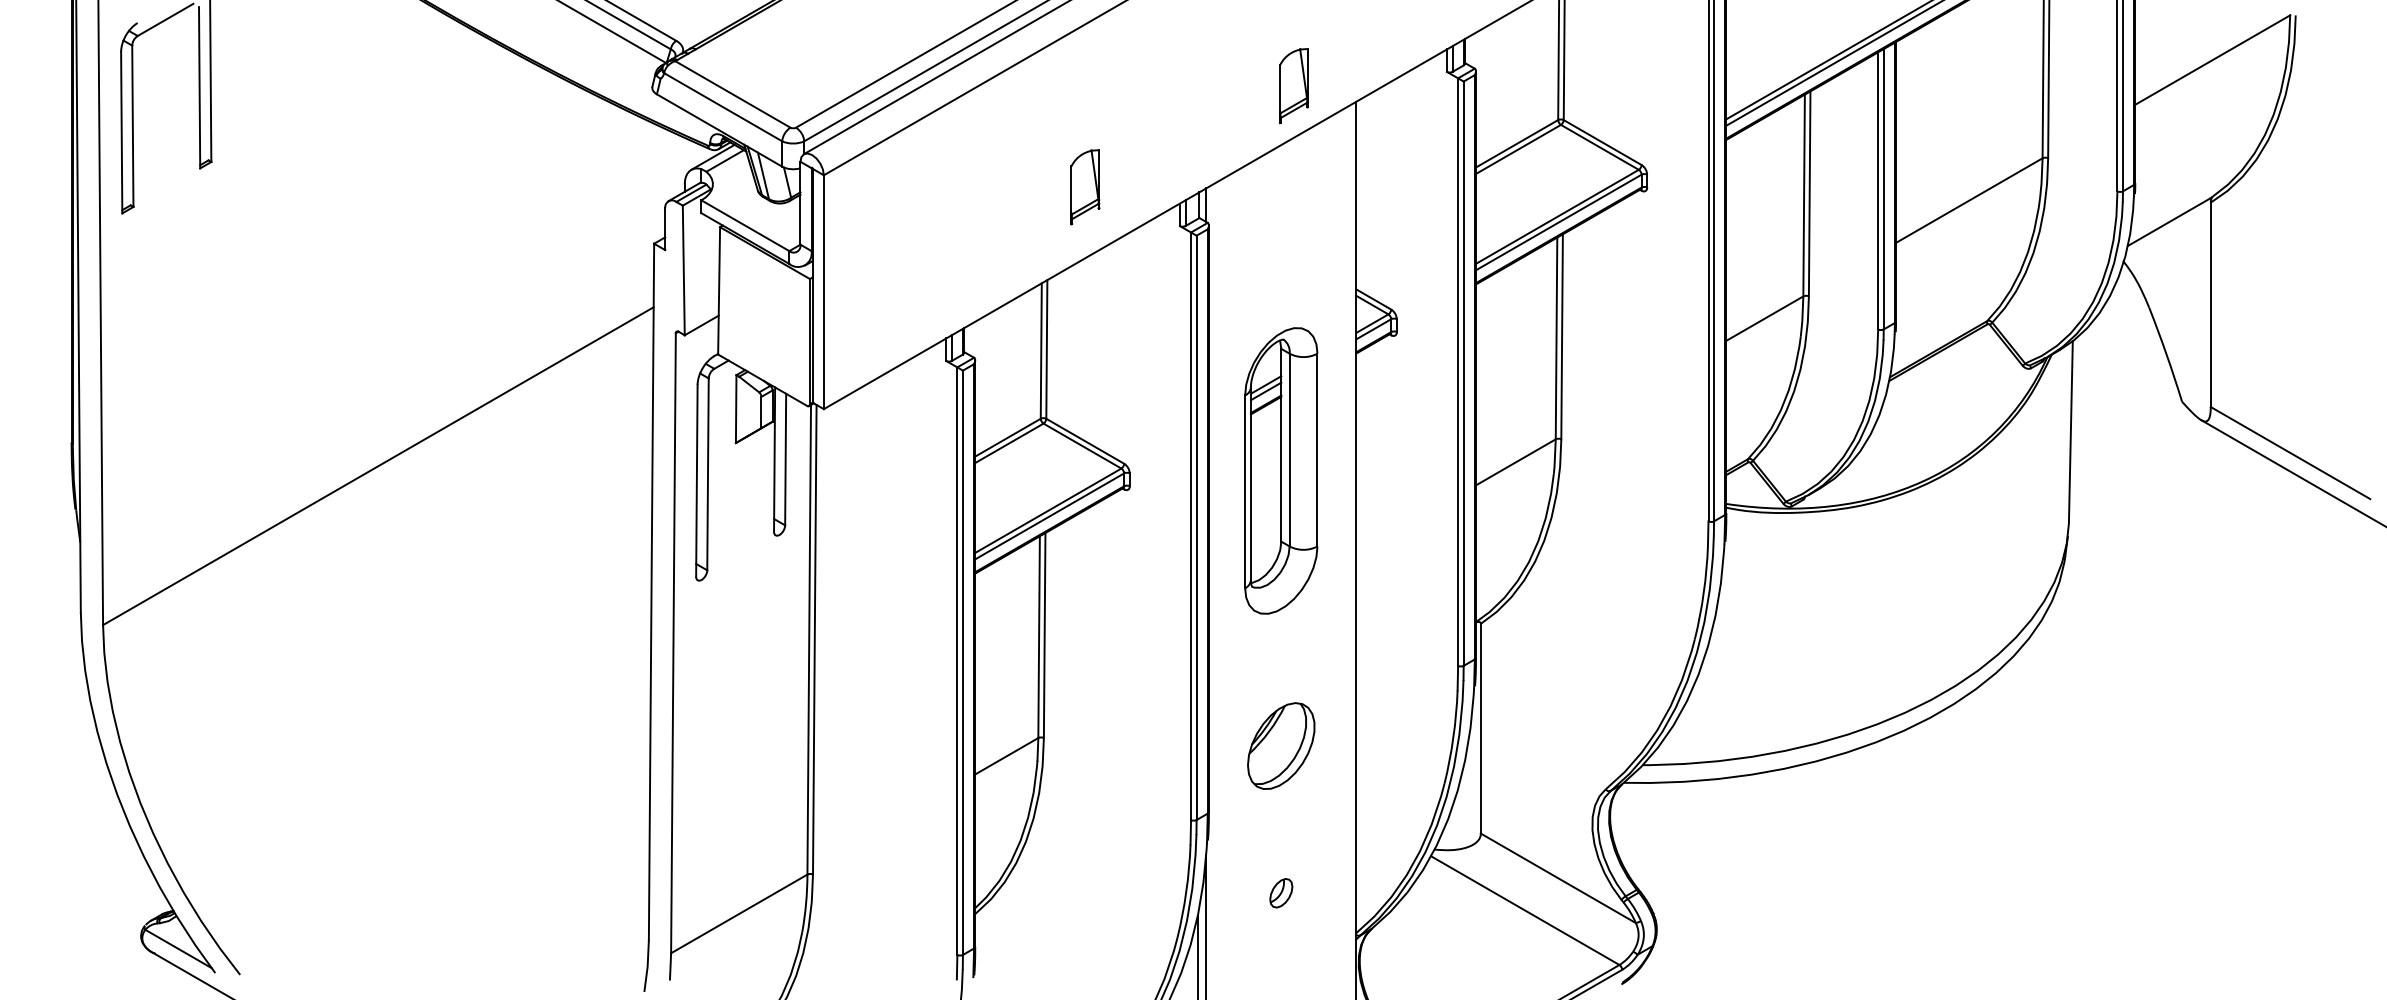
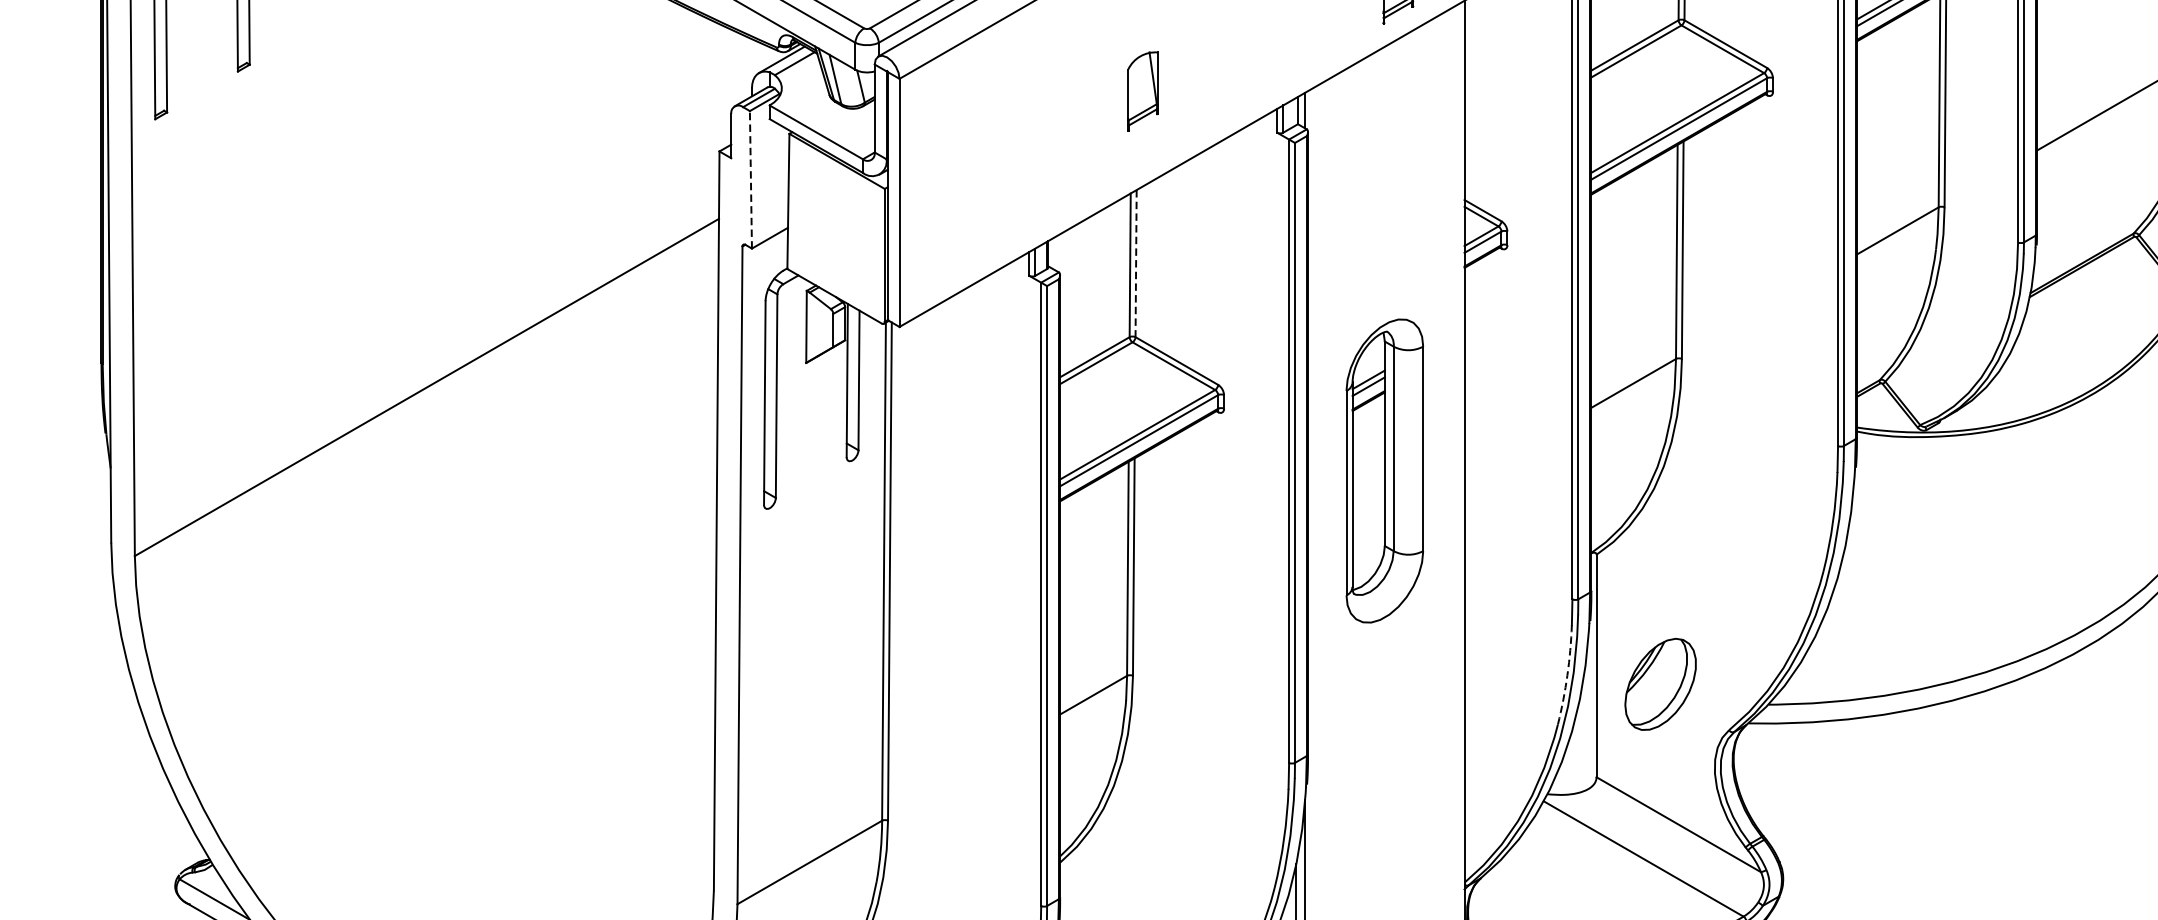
part: (1085, 187) -> (1143, 91), moved
line: (683, 270) -> (750, 179), solid -> dashed
line: (1046, 349) -> (1135, 263), solid -> dashed
part: (1281, 470) -> (1385, 470), moved
arc: (1453, 737) -> (1567, 675), solid -> dashed
part: (1281, 745) -> (1660, 683), moved
part: (1281, 893) -> (1385, 840), removed

